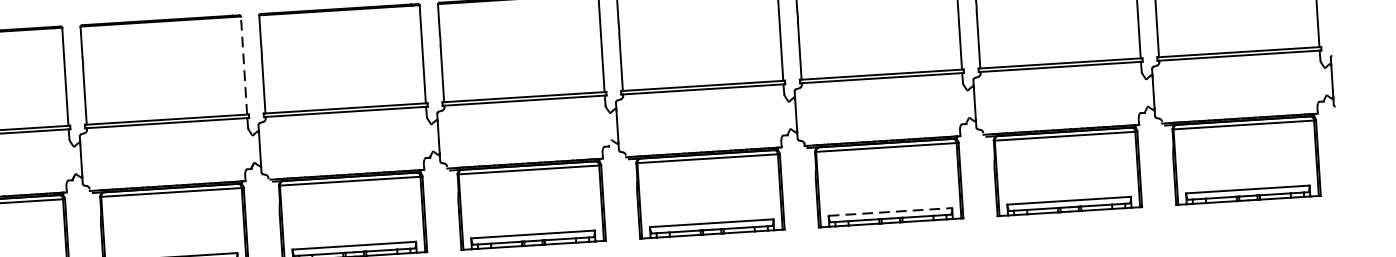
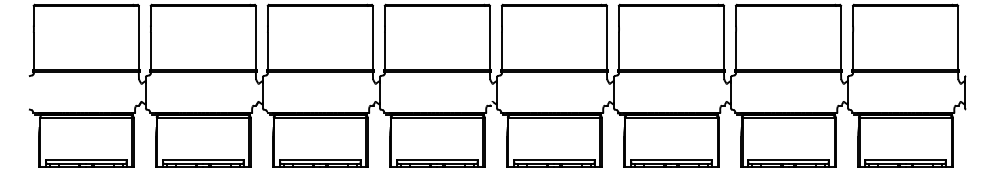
line: (243, 64) -> (255, 37), dashed -> solid
line: (890, 211) -> (671, 159), dashed -> solid

